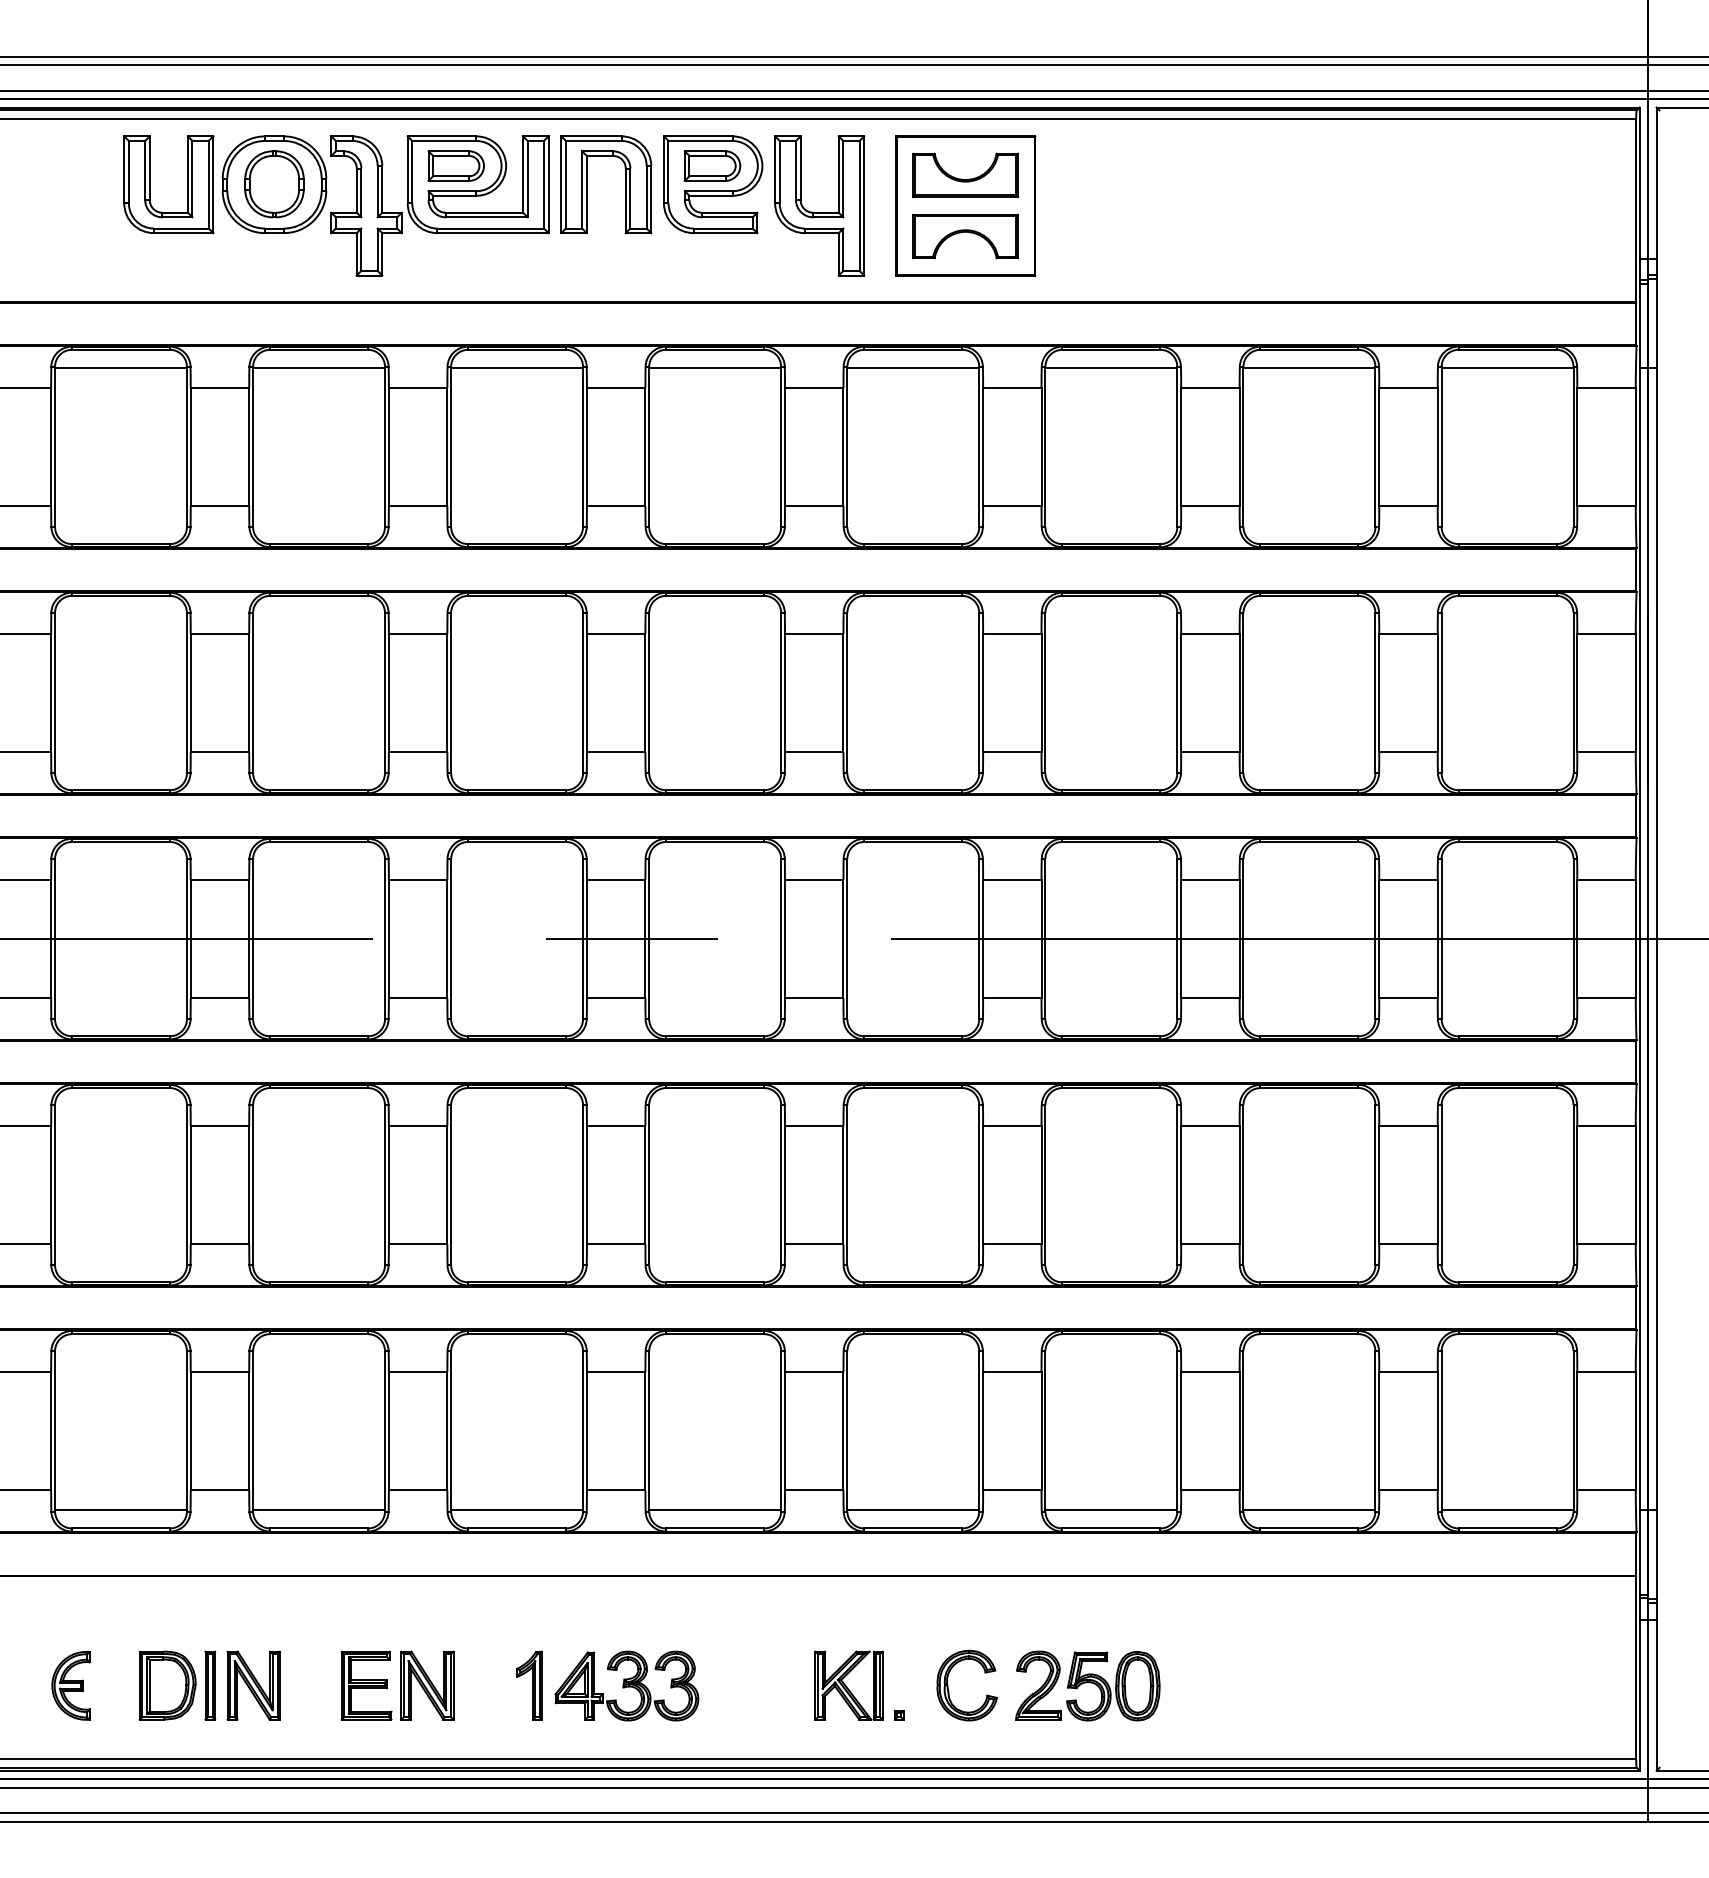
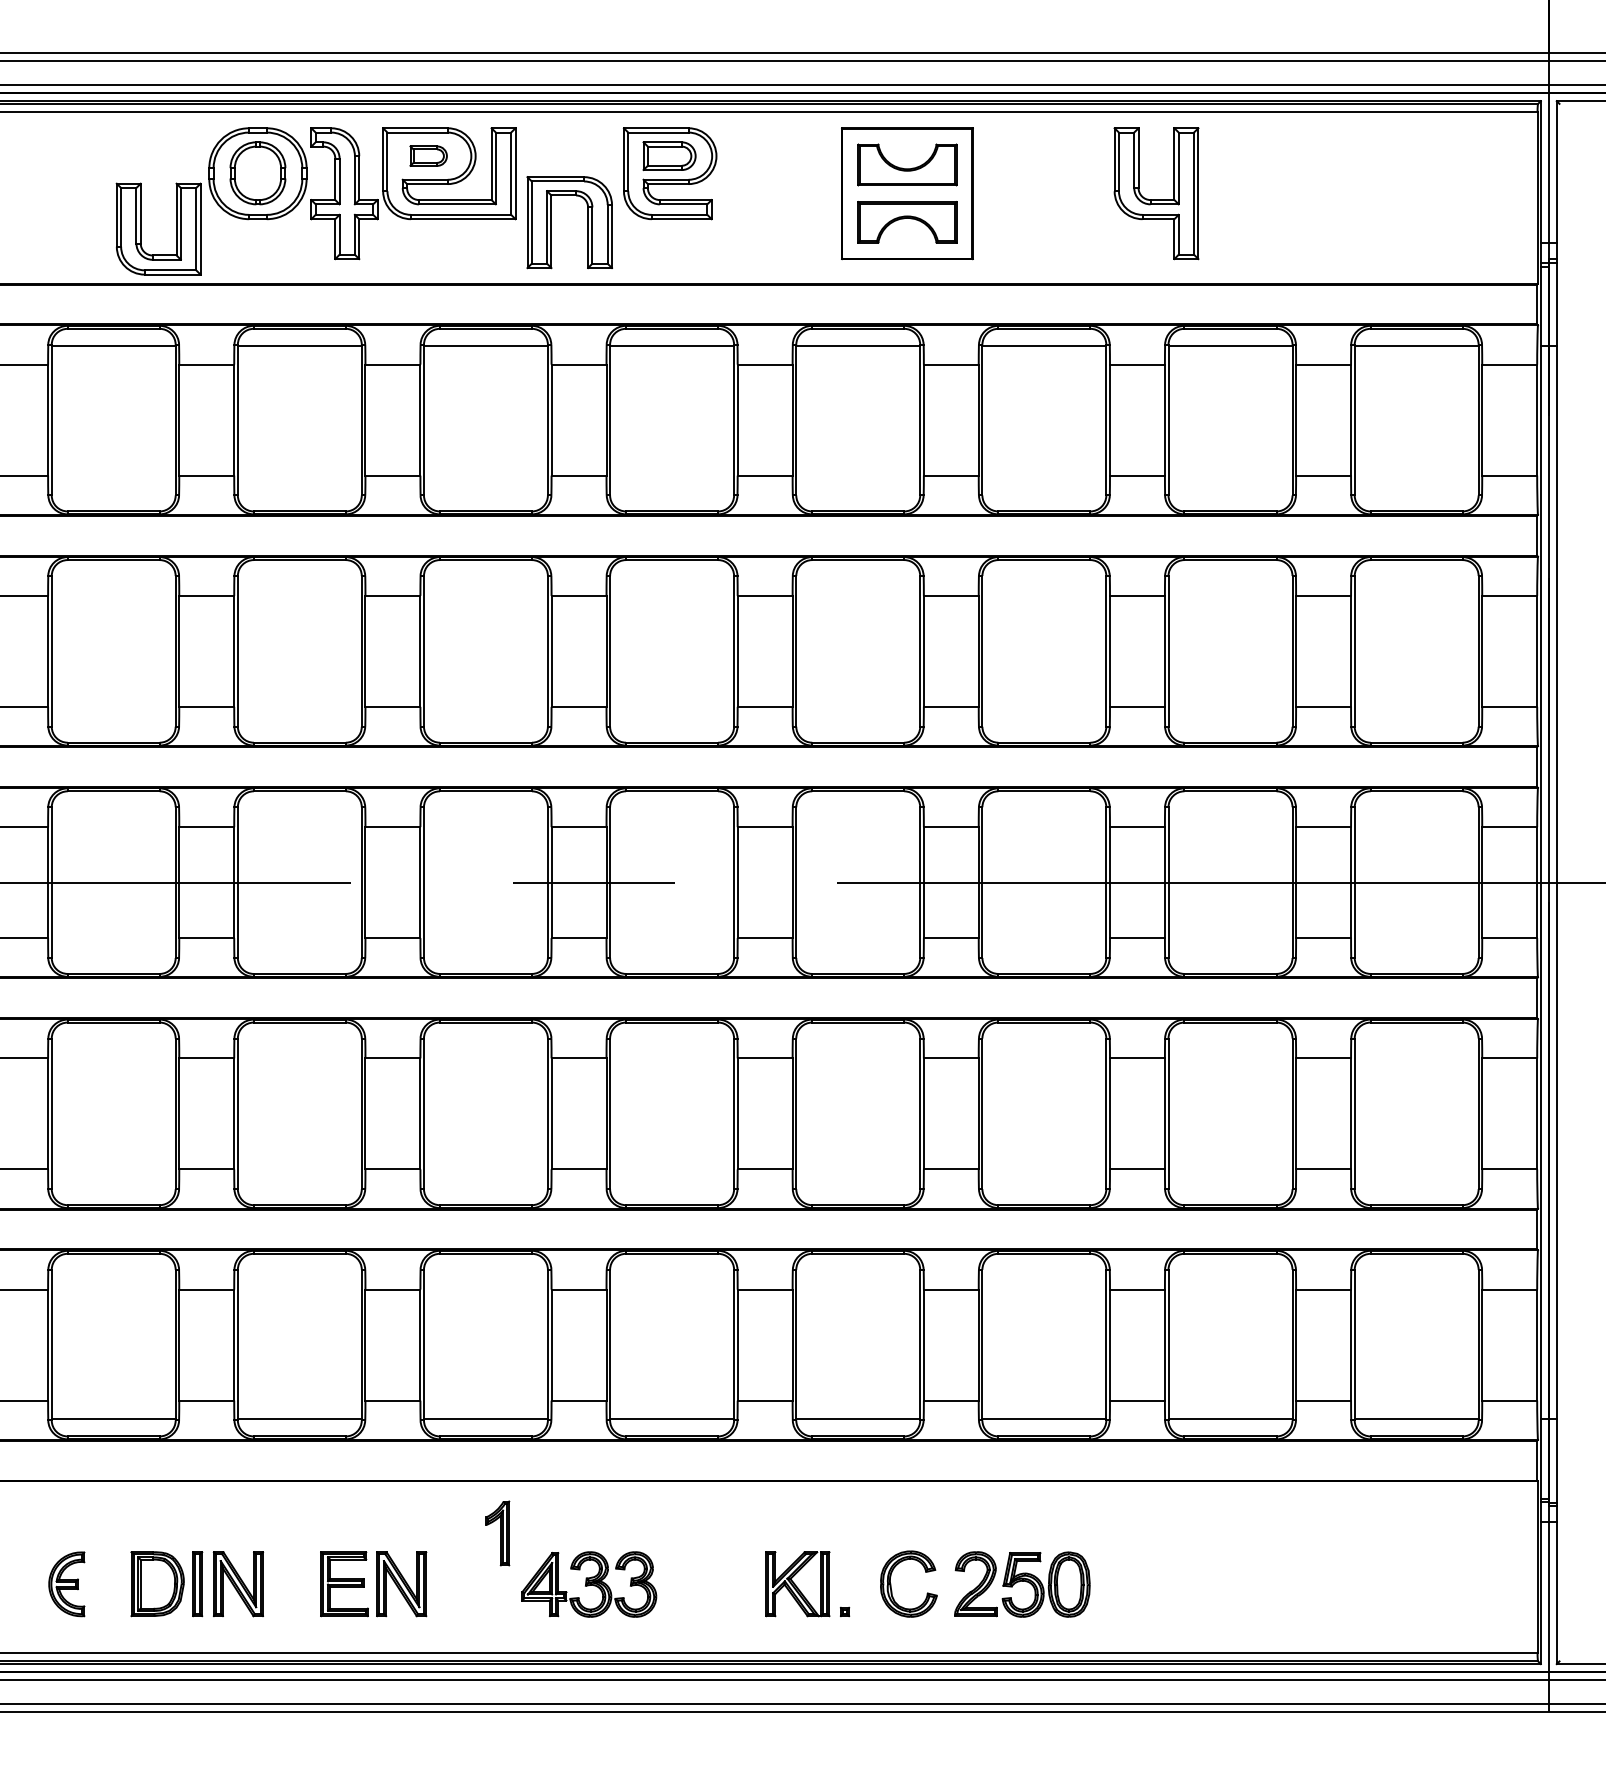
part: (455, 165) -> (428, 155), size x0.7
part: (150, 184) -> (141, 228), moved
part: (587, 184) -> (552, 222), moved
part: (819, 212) -> (1156, 199), moved
part: (529, 1685) -> (497, 1533), moved

